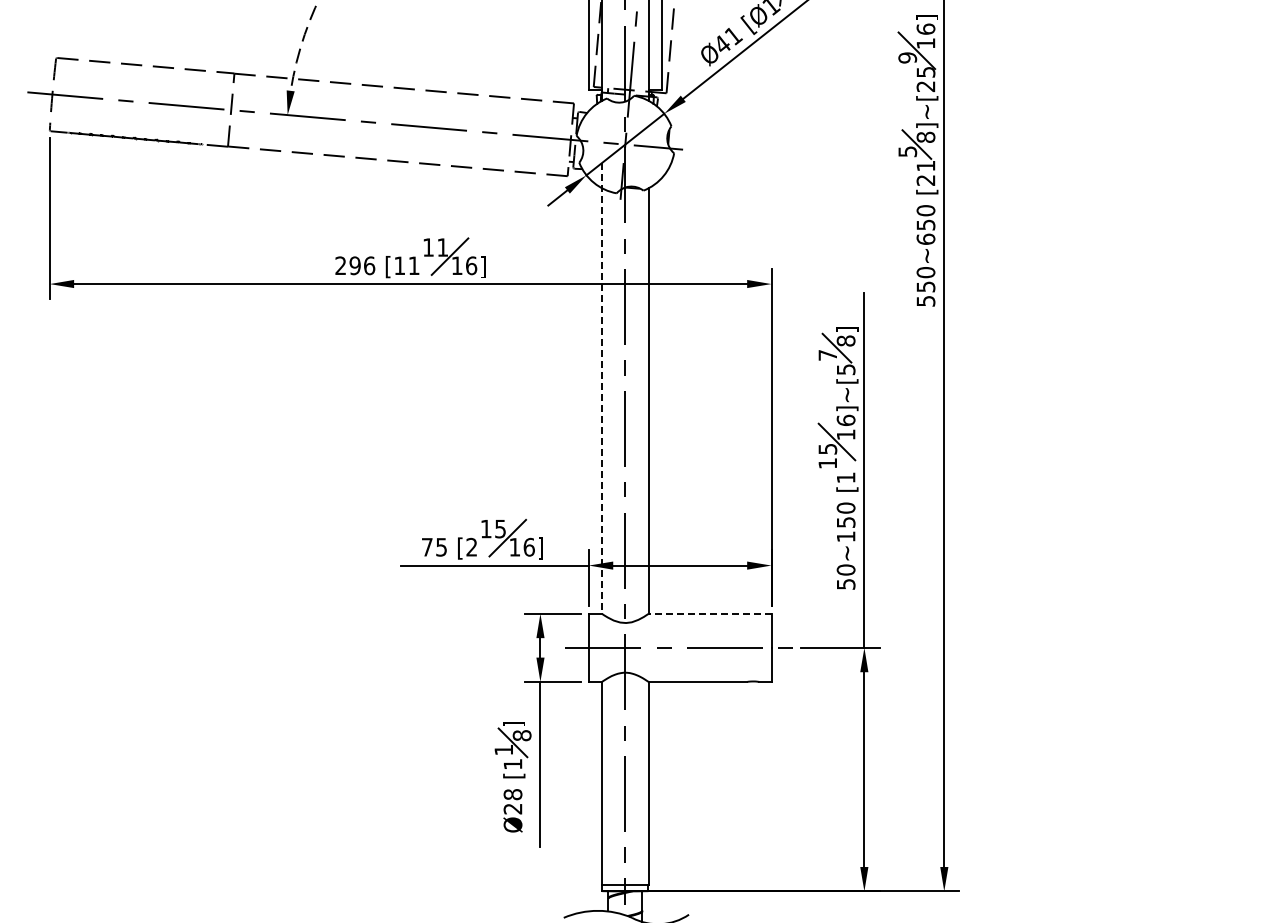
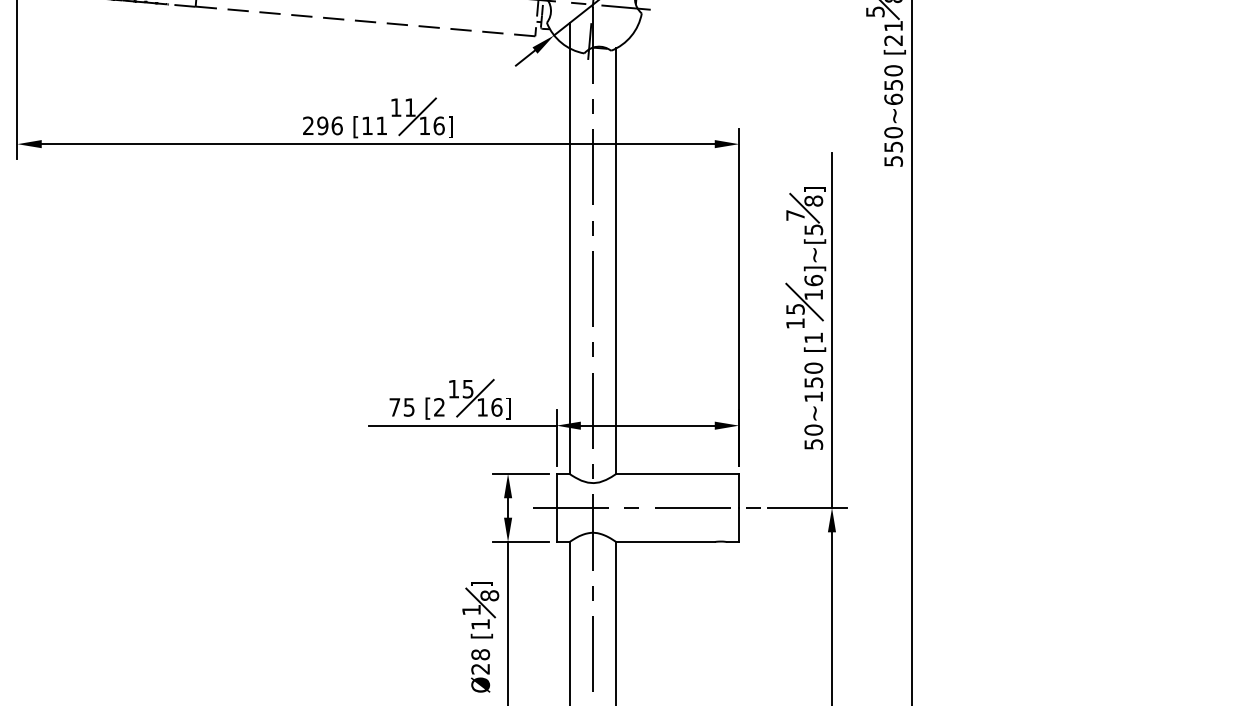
line: (602, 388) -> (570, 248), dashed -> solid
line: (709, 613) -> (677, 473), dashed -> solid

